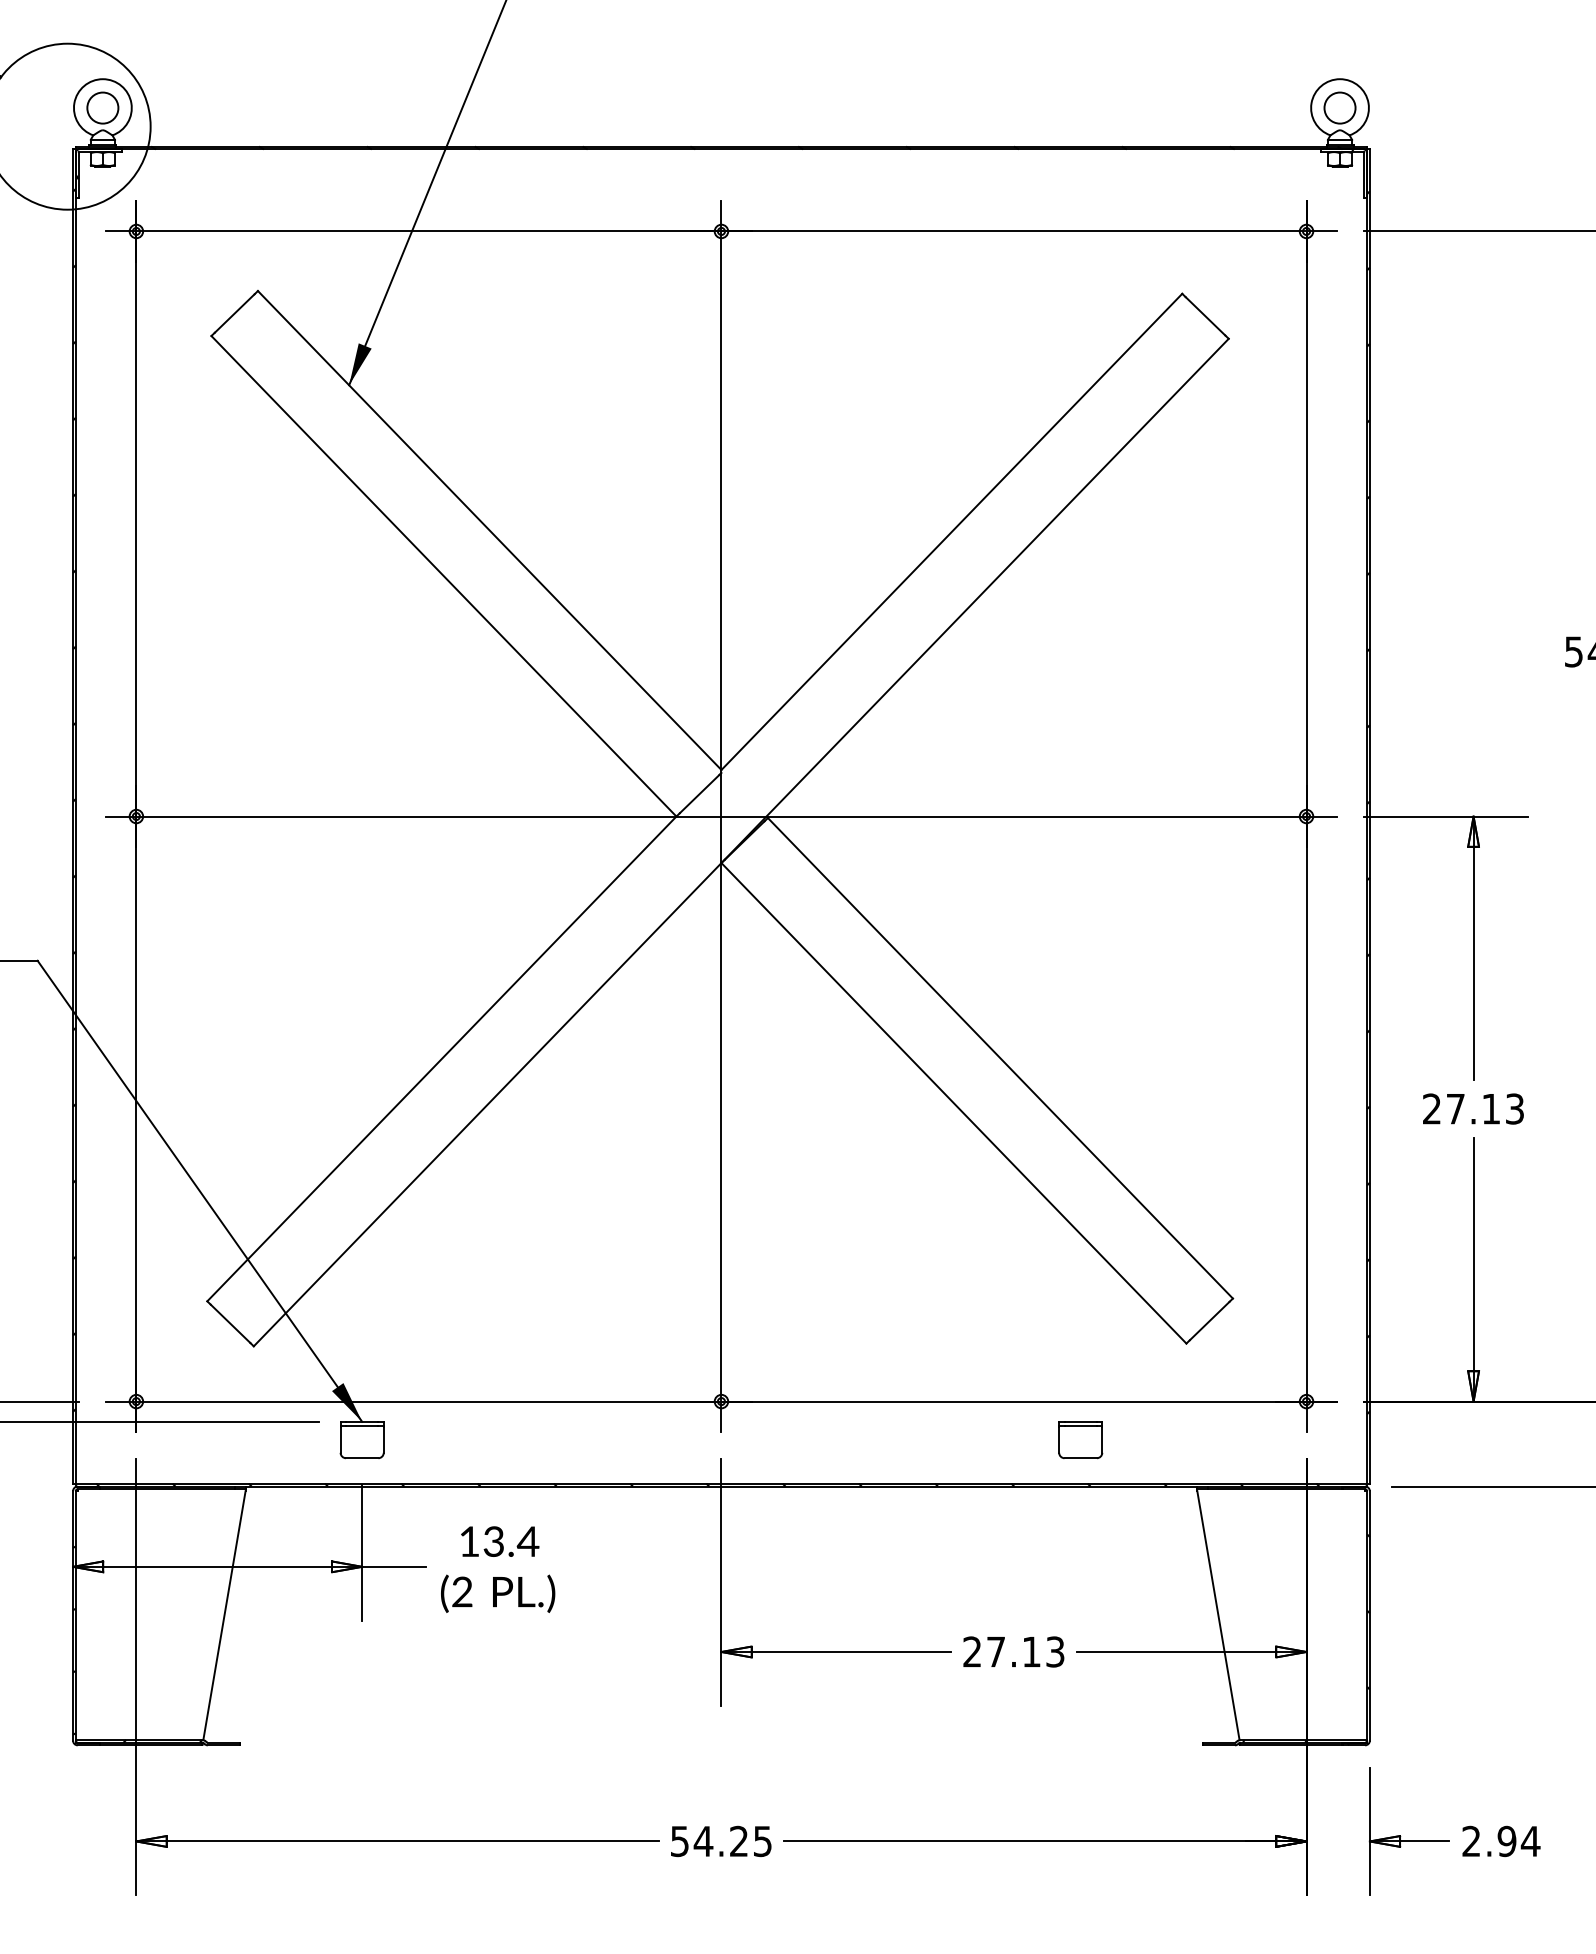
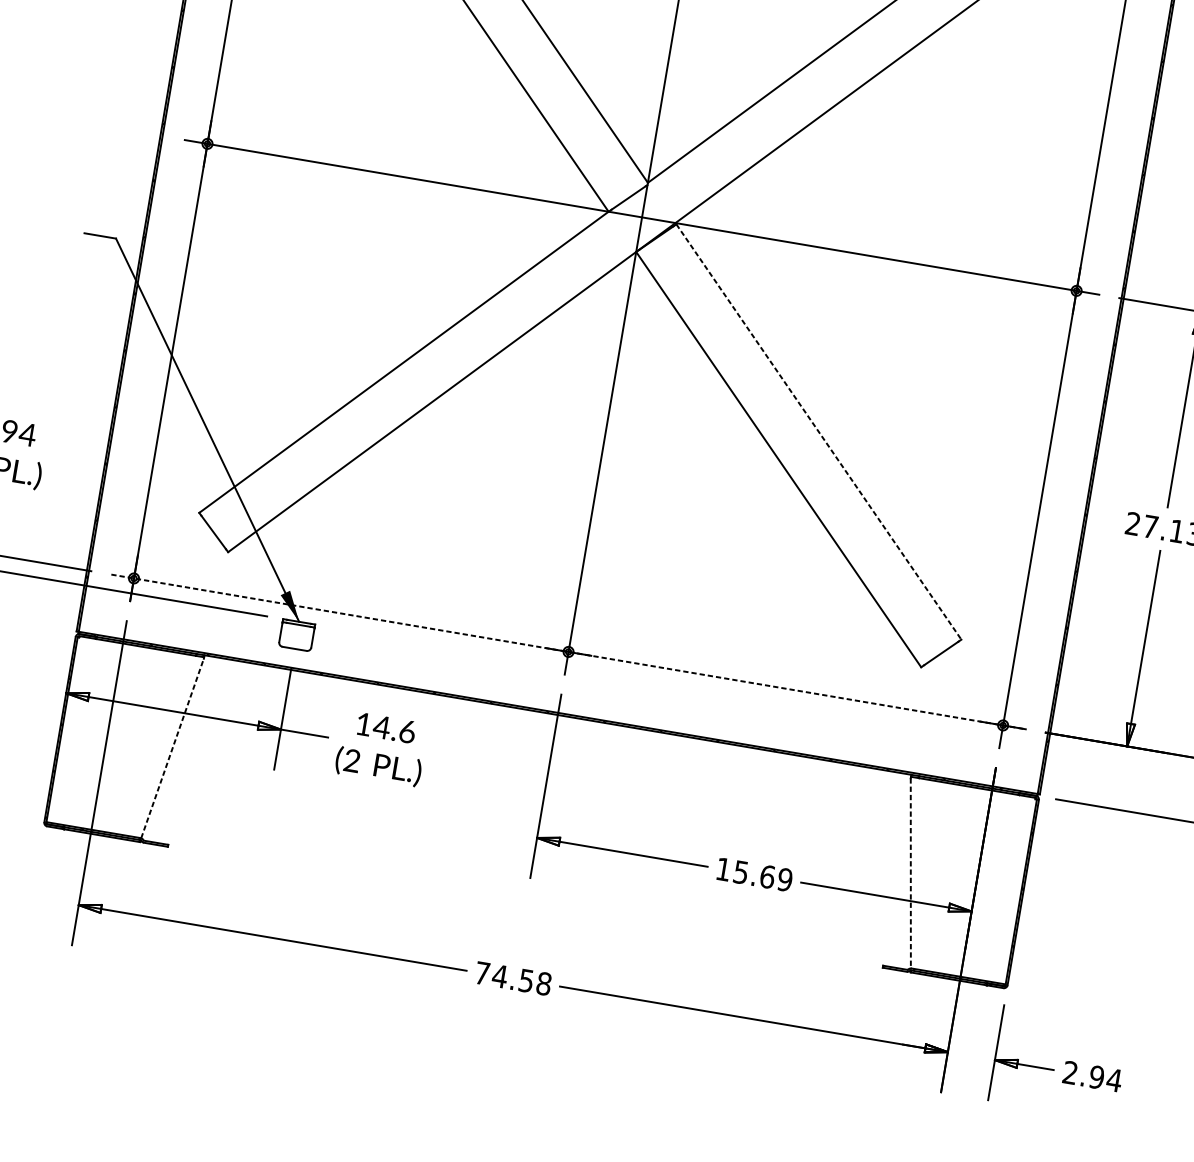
line: (1000, 1058) -> (818, 432), solid -> dashed
line: (721, 1401) -> (568, 651), solid -> dashed
part: (1080, 1440) -> (830, 725), removed
text: (510, 1541) -> (394, 729), 13.4 -> 14.6
line: (224, 1615) -> (172, 748), solid -> dashed
line: (1218, 1616) -> (910, 874), solid -> dashed
text: (1013, 1651) -> (754, 874), 27.13 -> 15.69
text: (721, 1841) -> (513, 978), 54.25 -> 74.58

